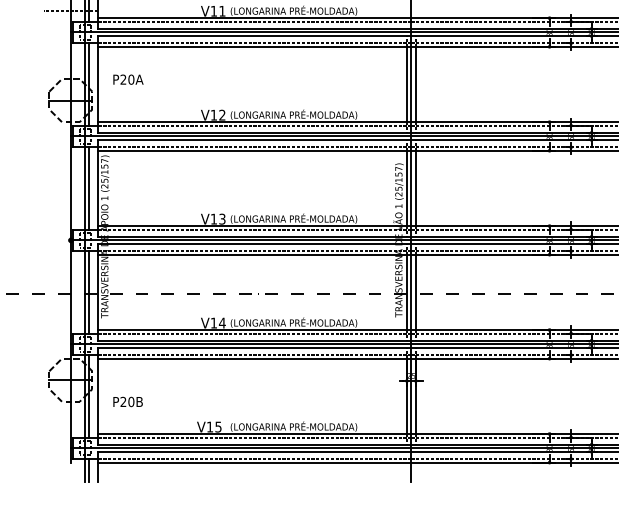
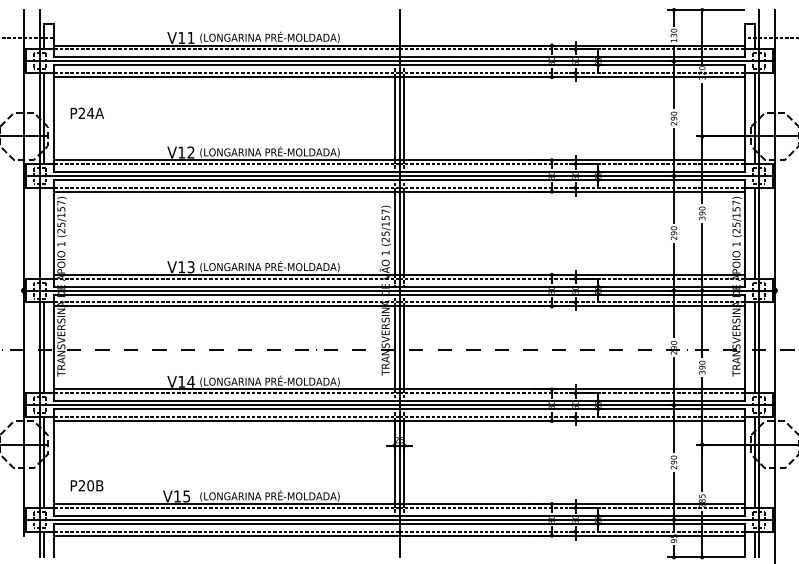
text: (131, 79) -> (90, 113), P20A -> P24A
line: (88, 187) -> (43, 232), removed
text: (127, 401) -> (86, 485), moved

